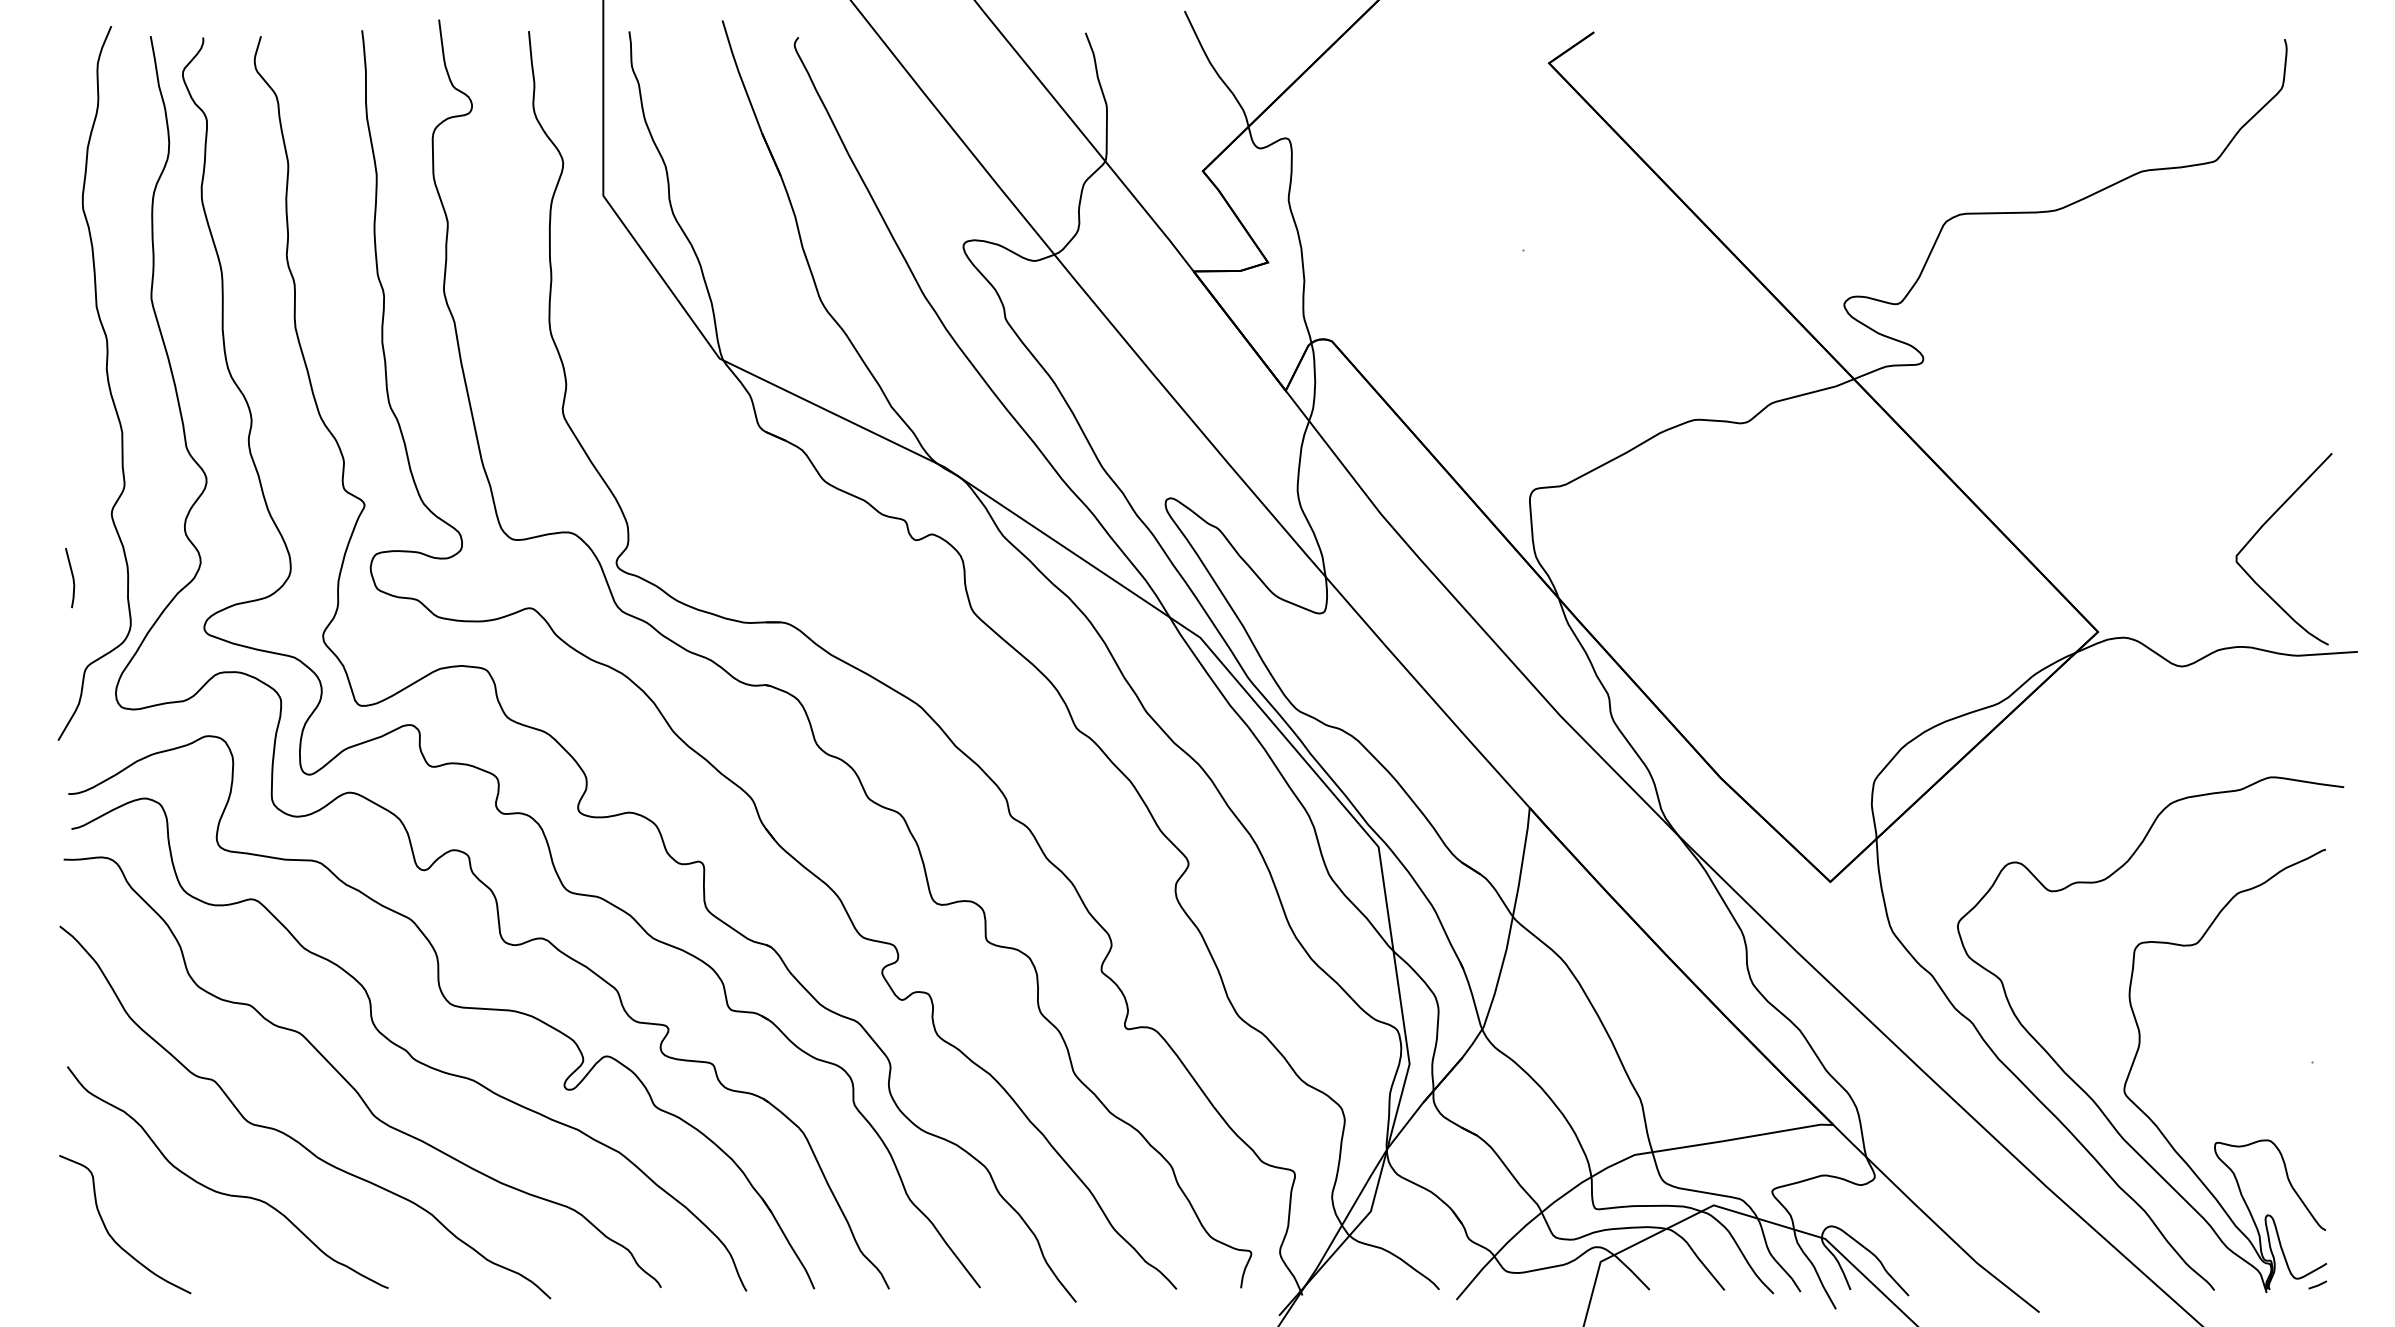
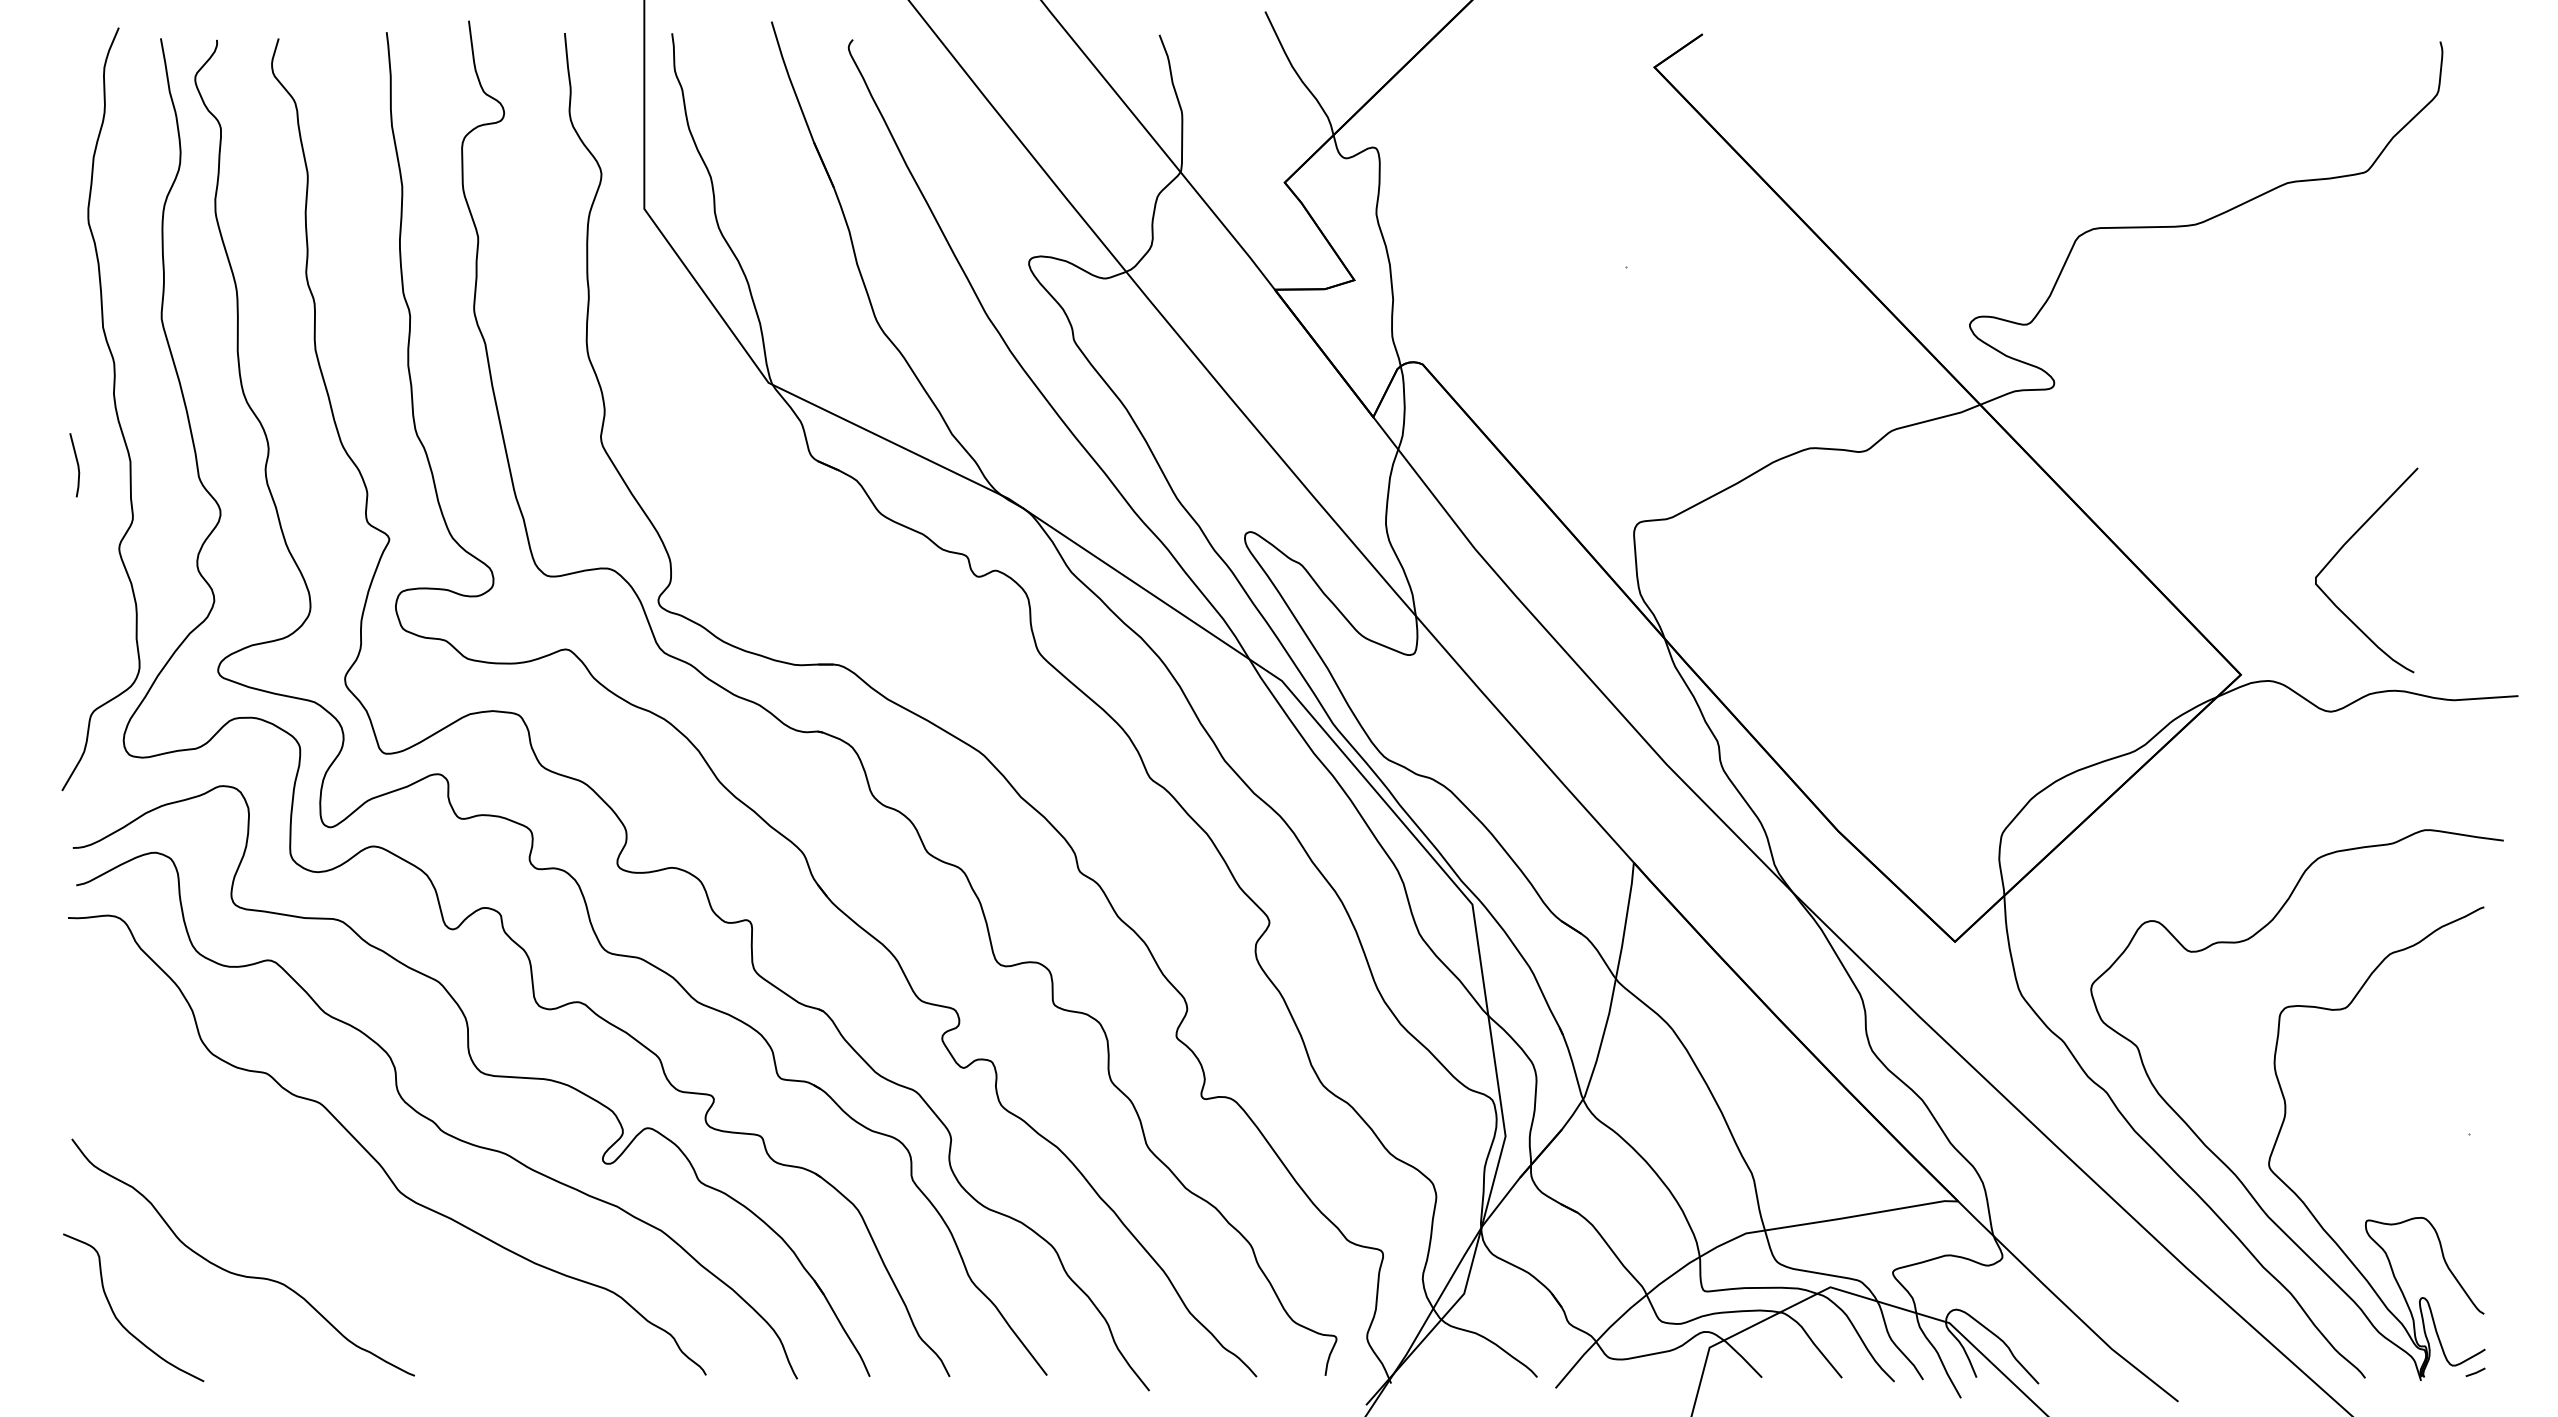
curve: (2262, 527) -> (2343, 547), moved
line: (72, 578) -> (77, 465), moved
curve: (287, 1134) -> (307, 1211), removed

